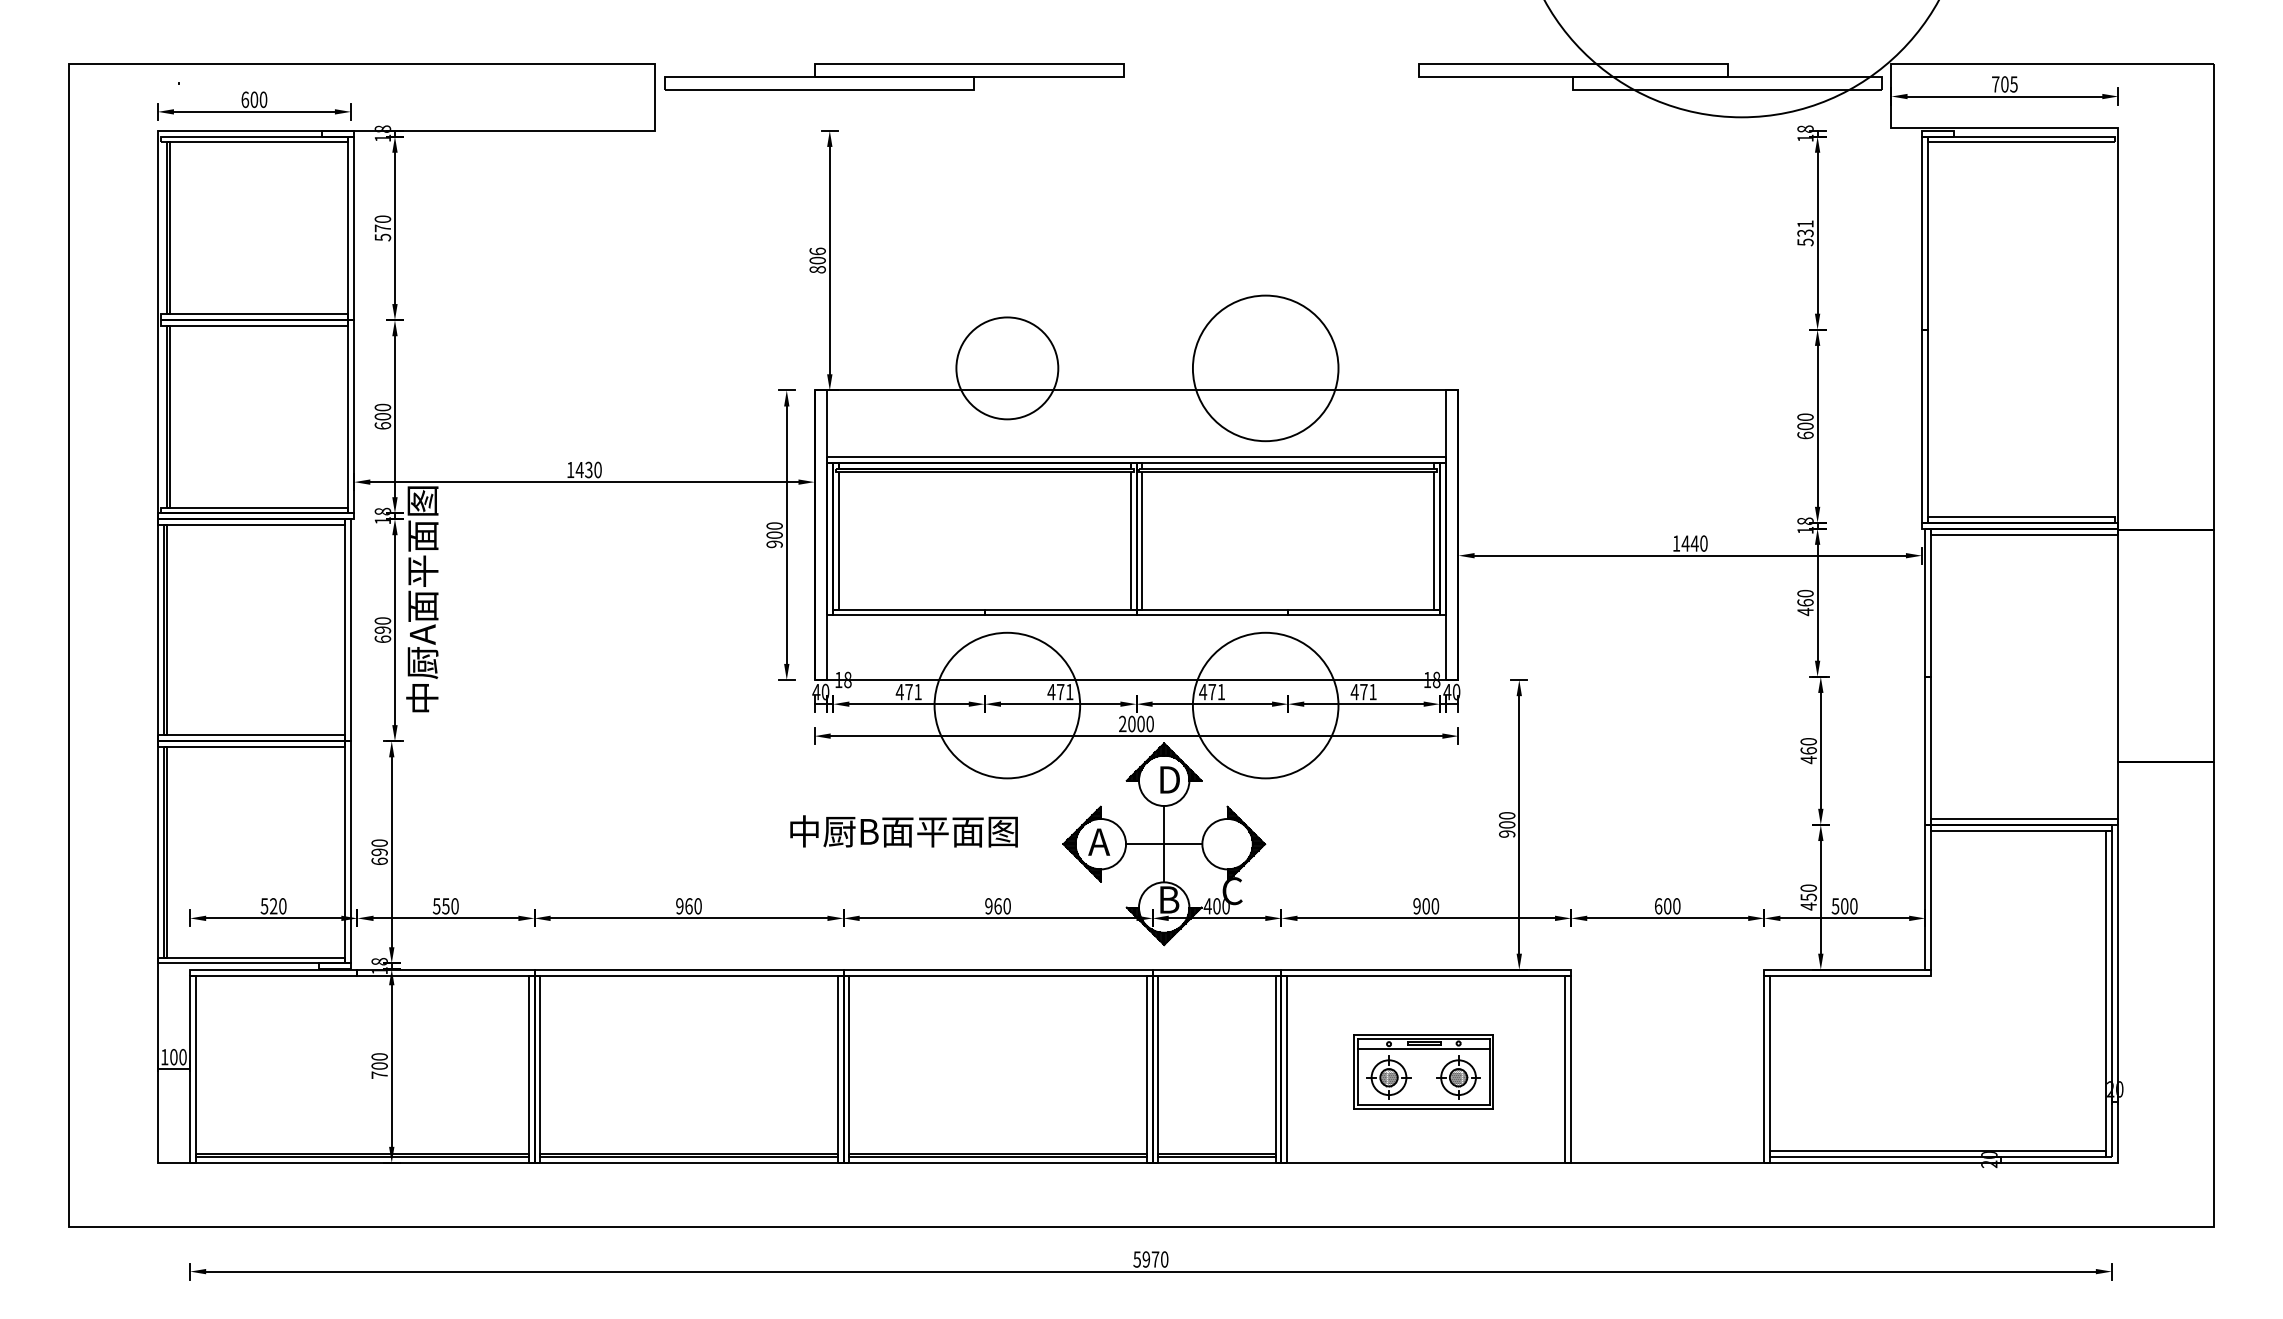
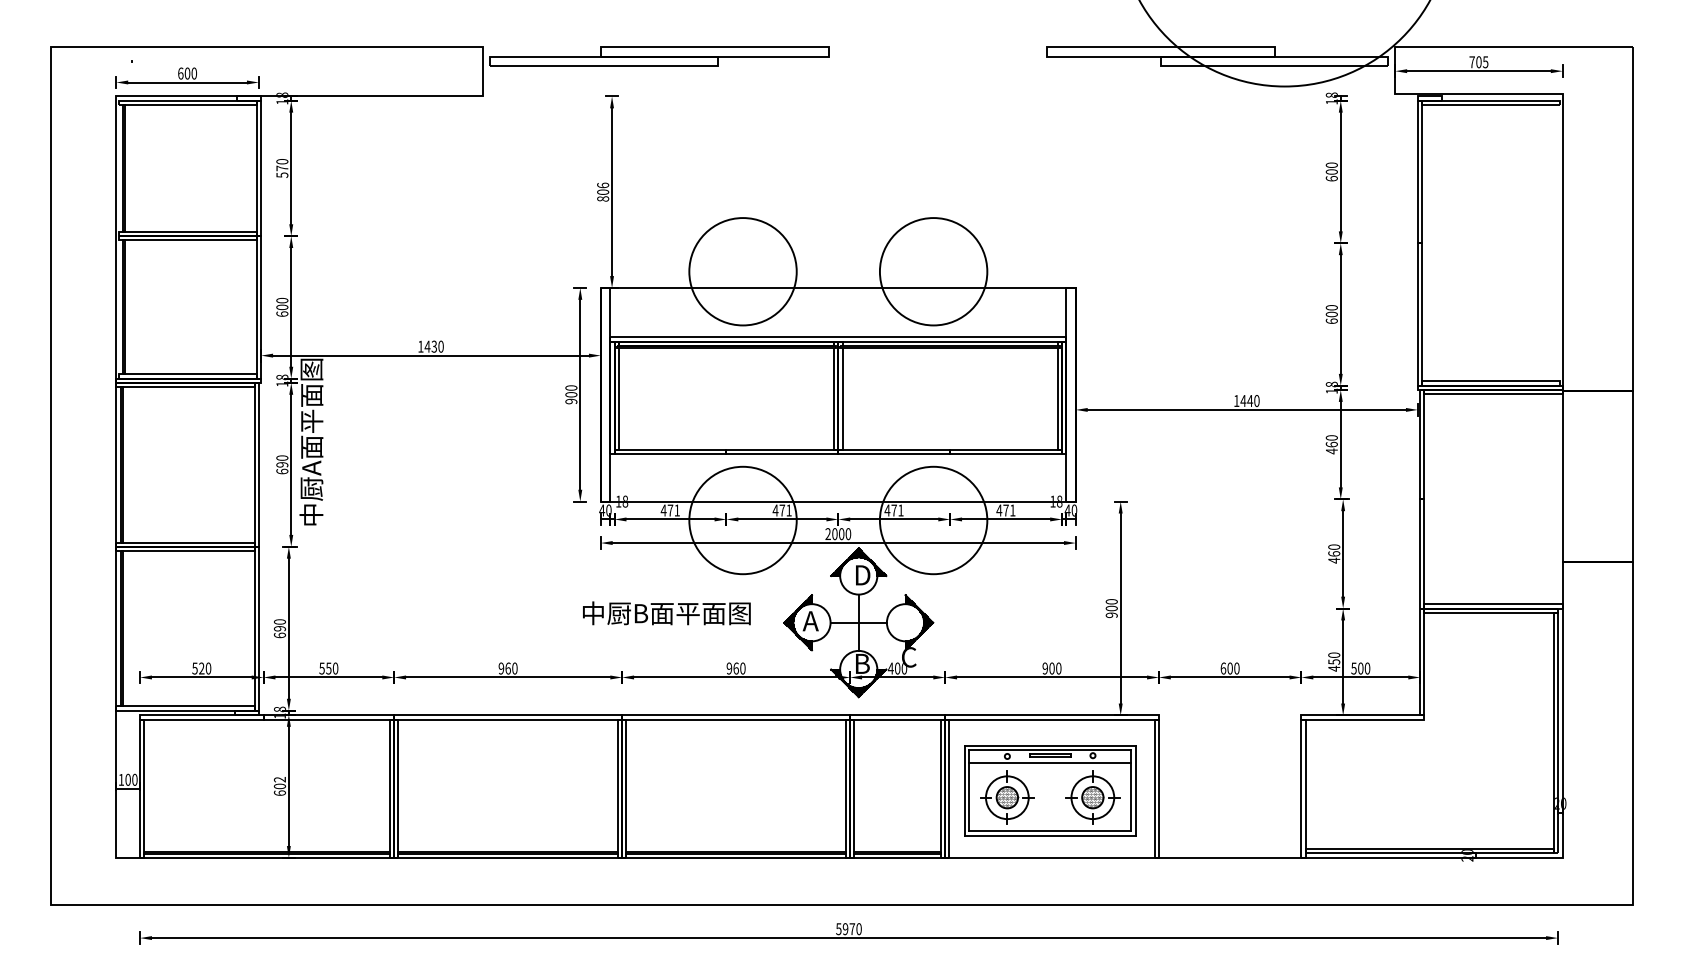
text: (1805, 232) -> (1331, 171), 531 -> 600
circle: (1006, 368) -> (742, 271), size x1.43
text: (379, 1066) -> (279, 786), 700 -> 602
part: (1424, 1071) -> (1050, 790), size x1.67

